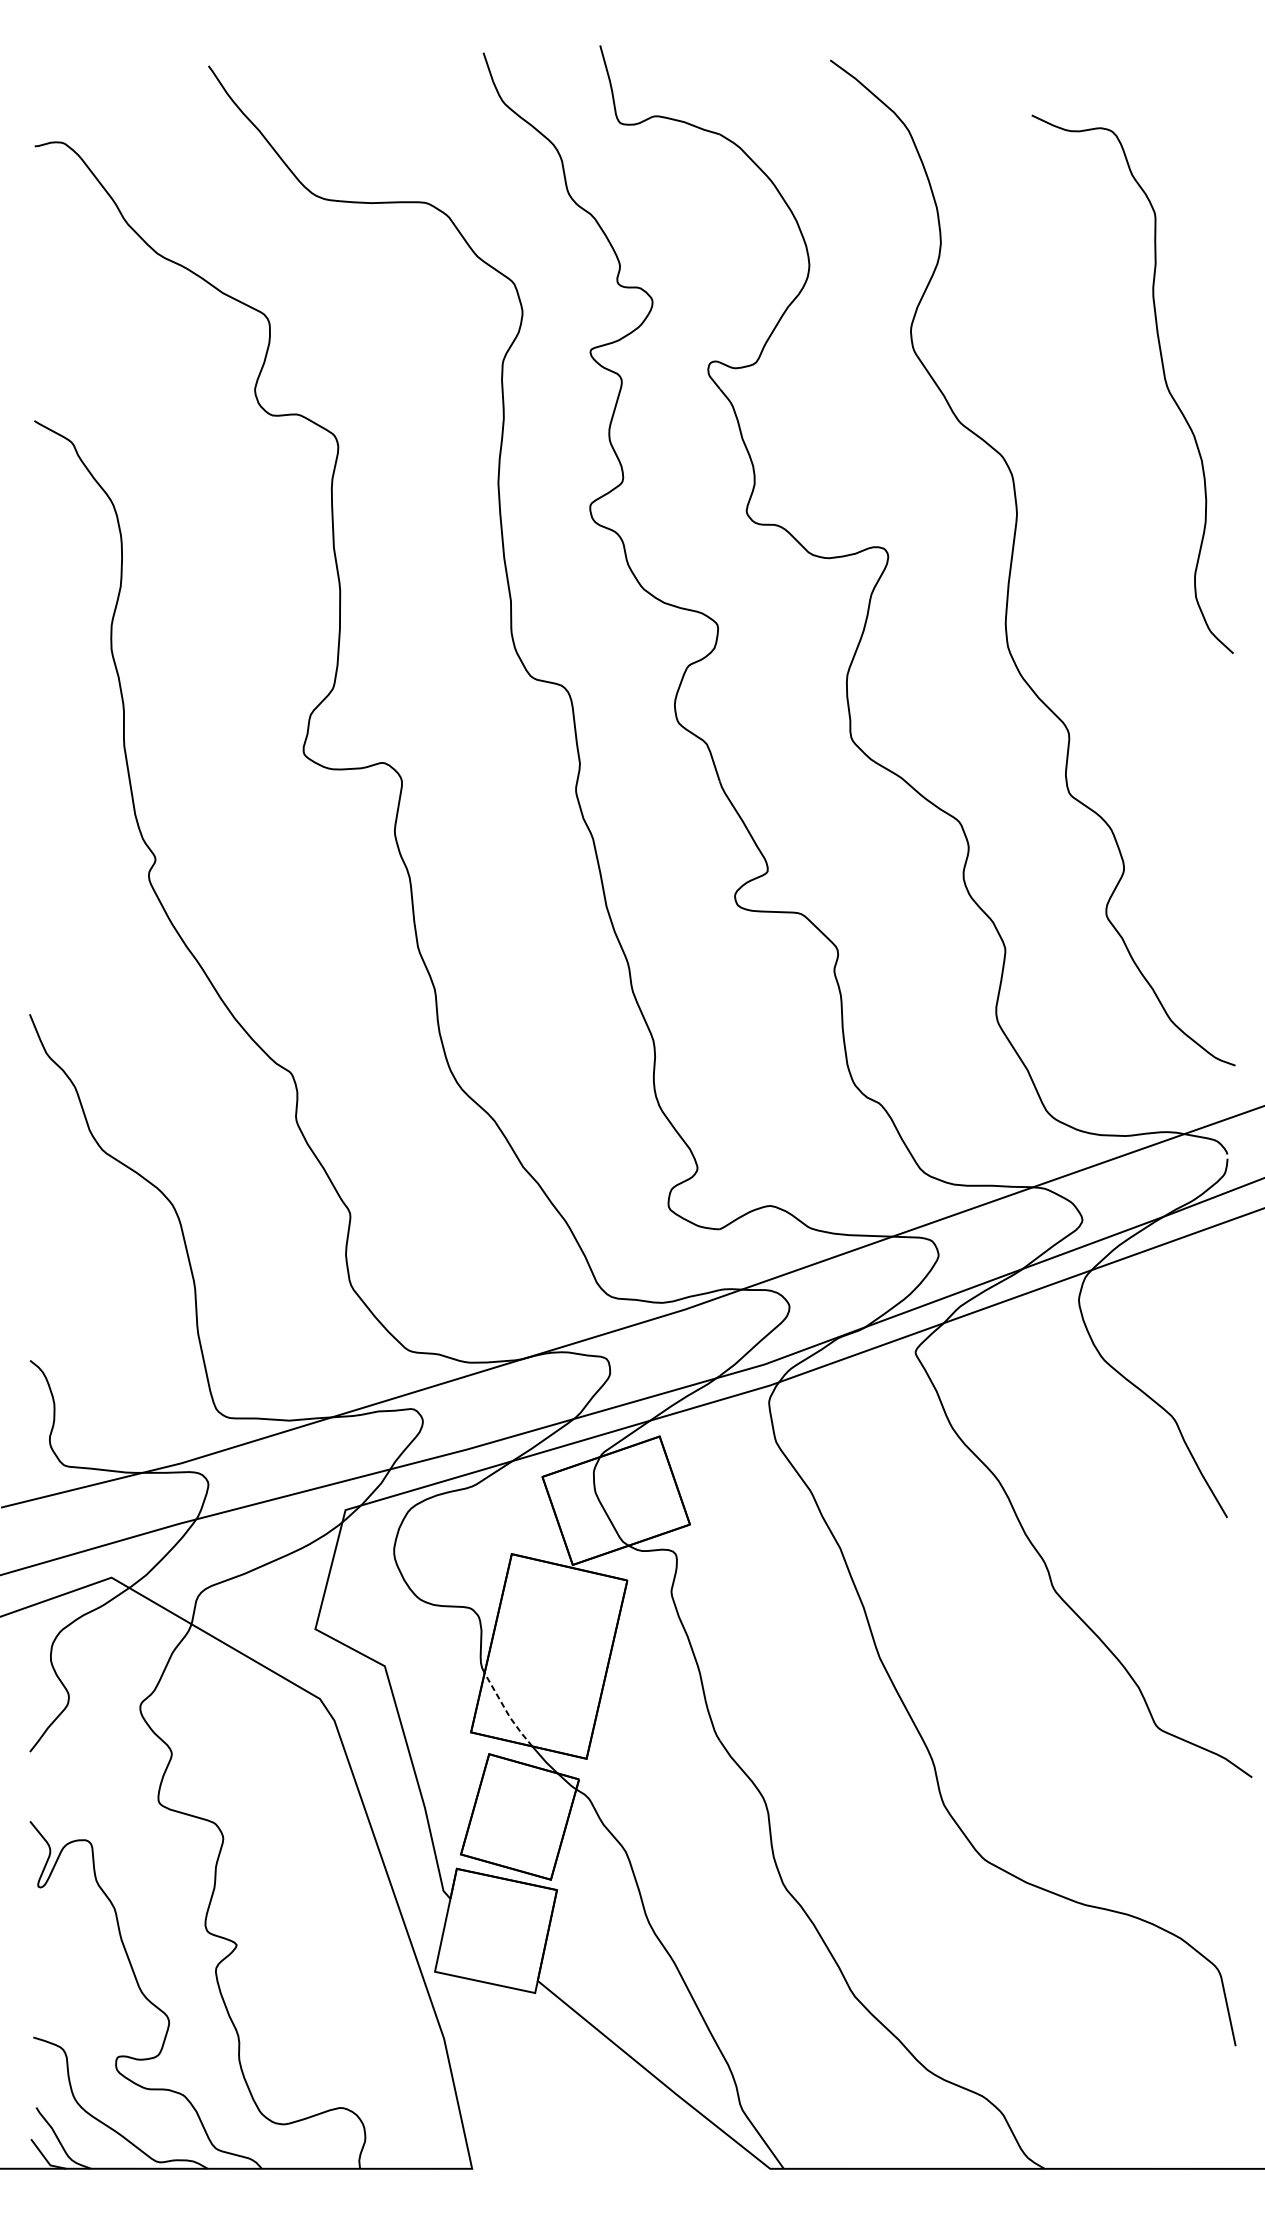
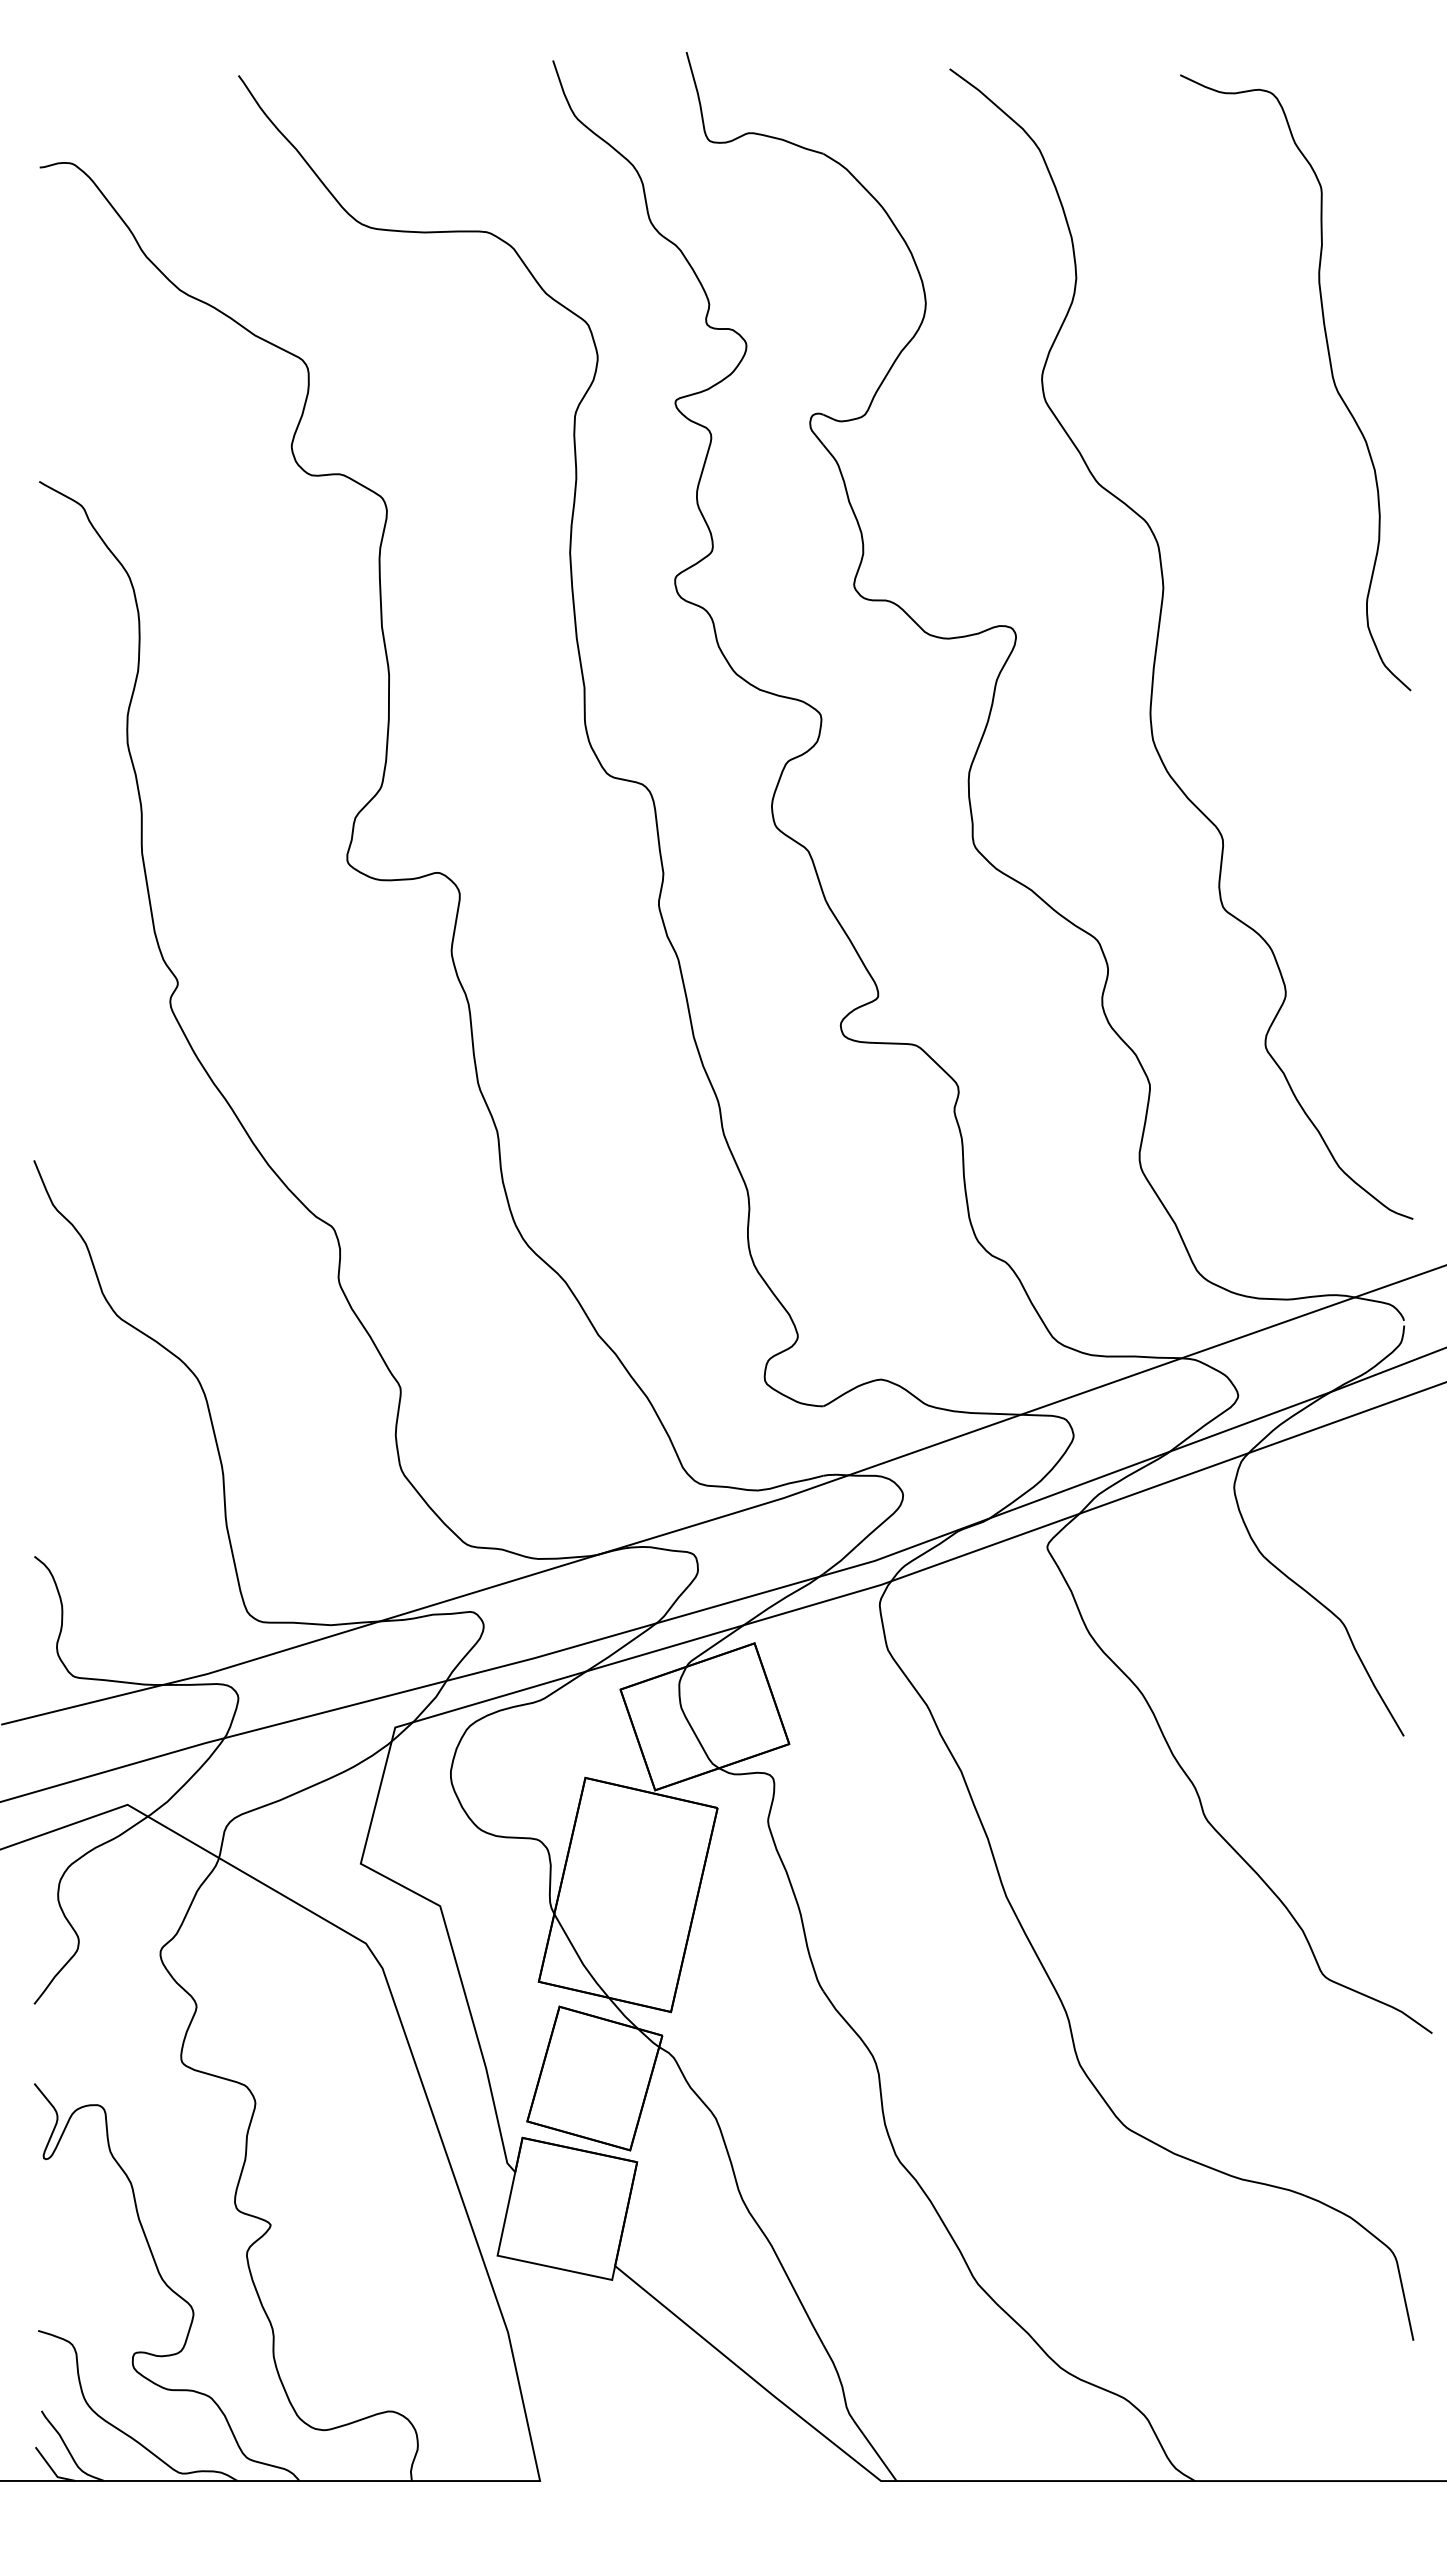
curve: (1164, 378) -> (1331, 376), moved
line: (506, 1712) -> (579, 1958), dashed -> solid

